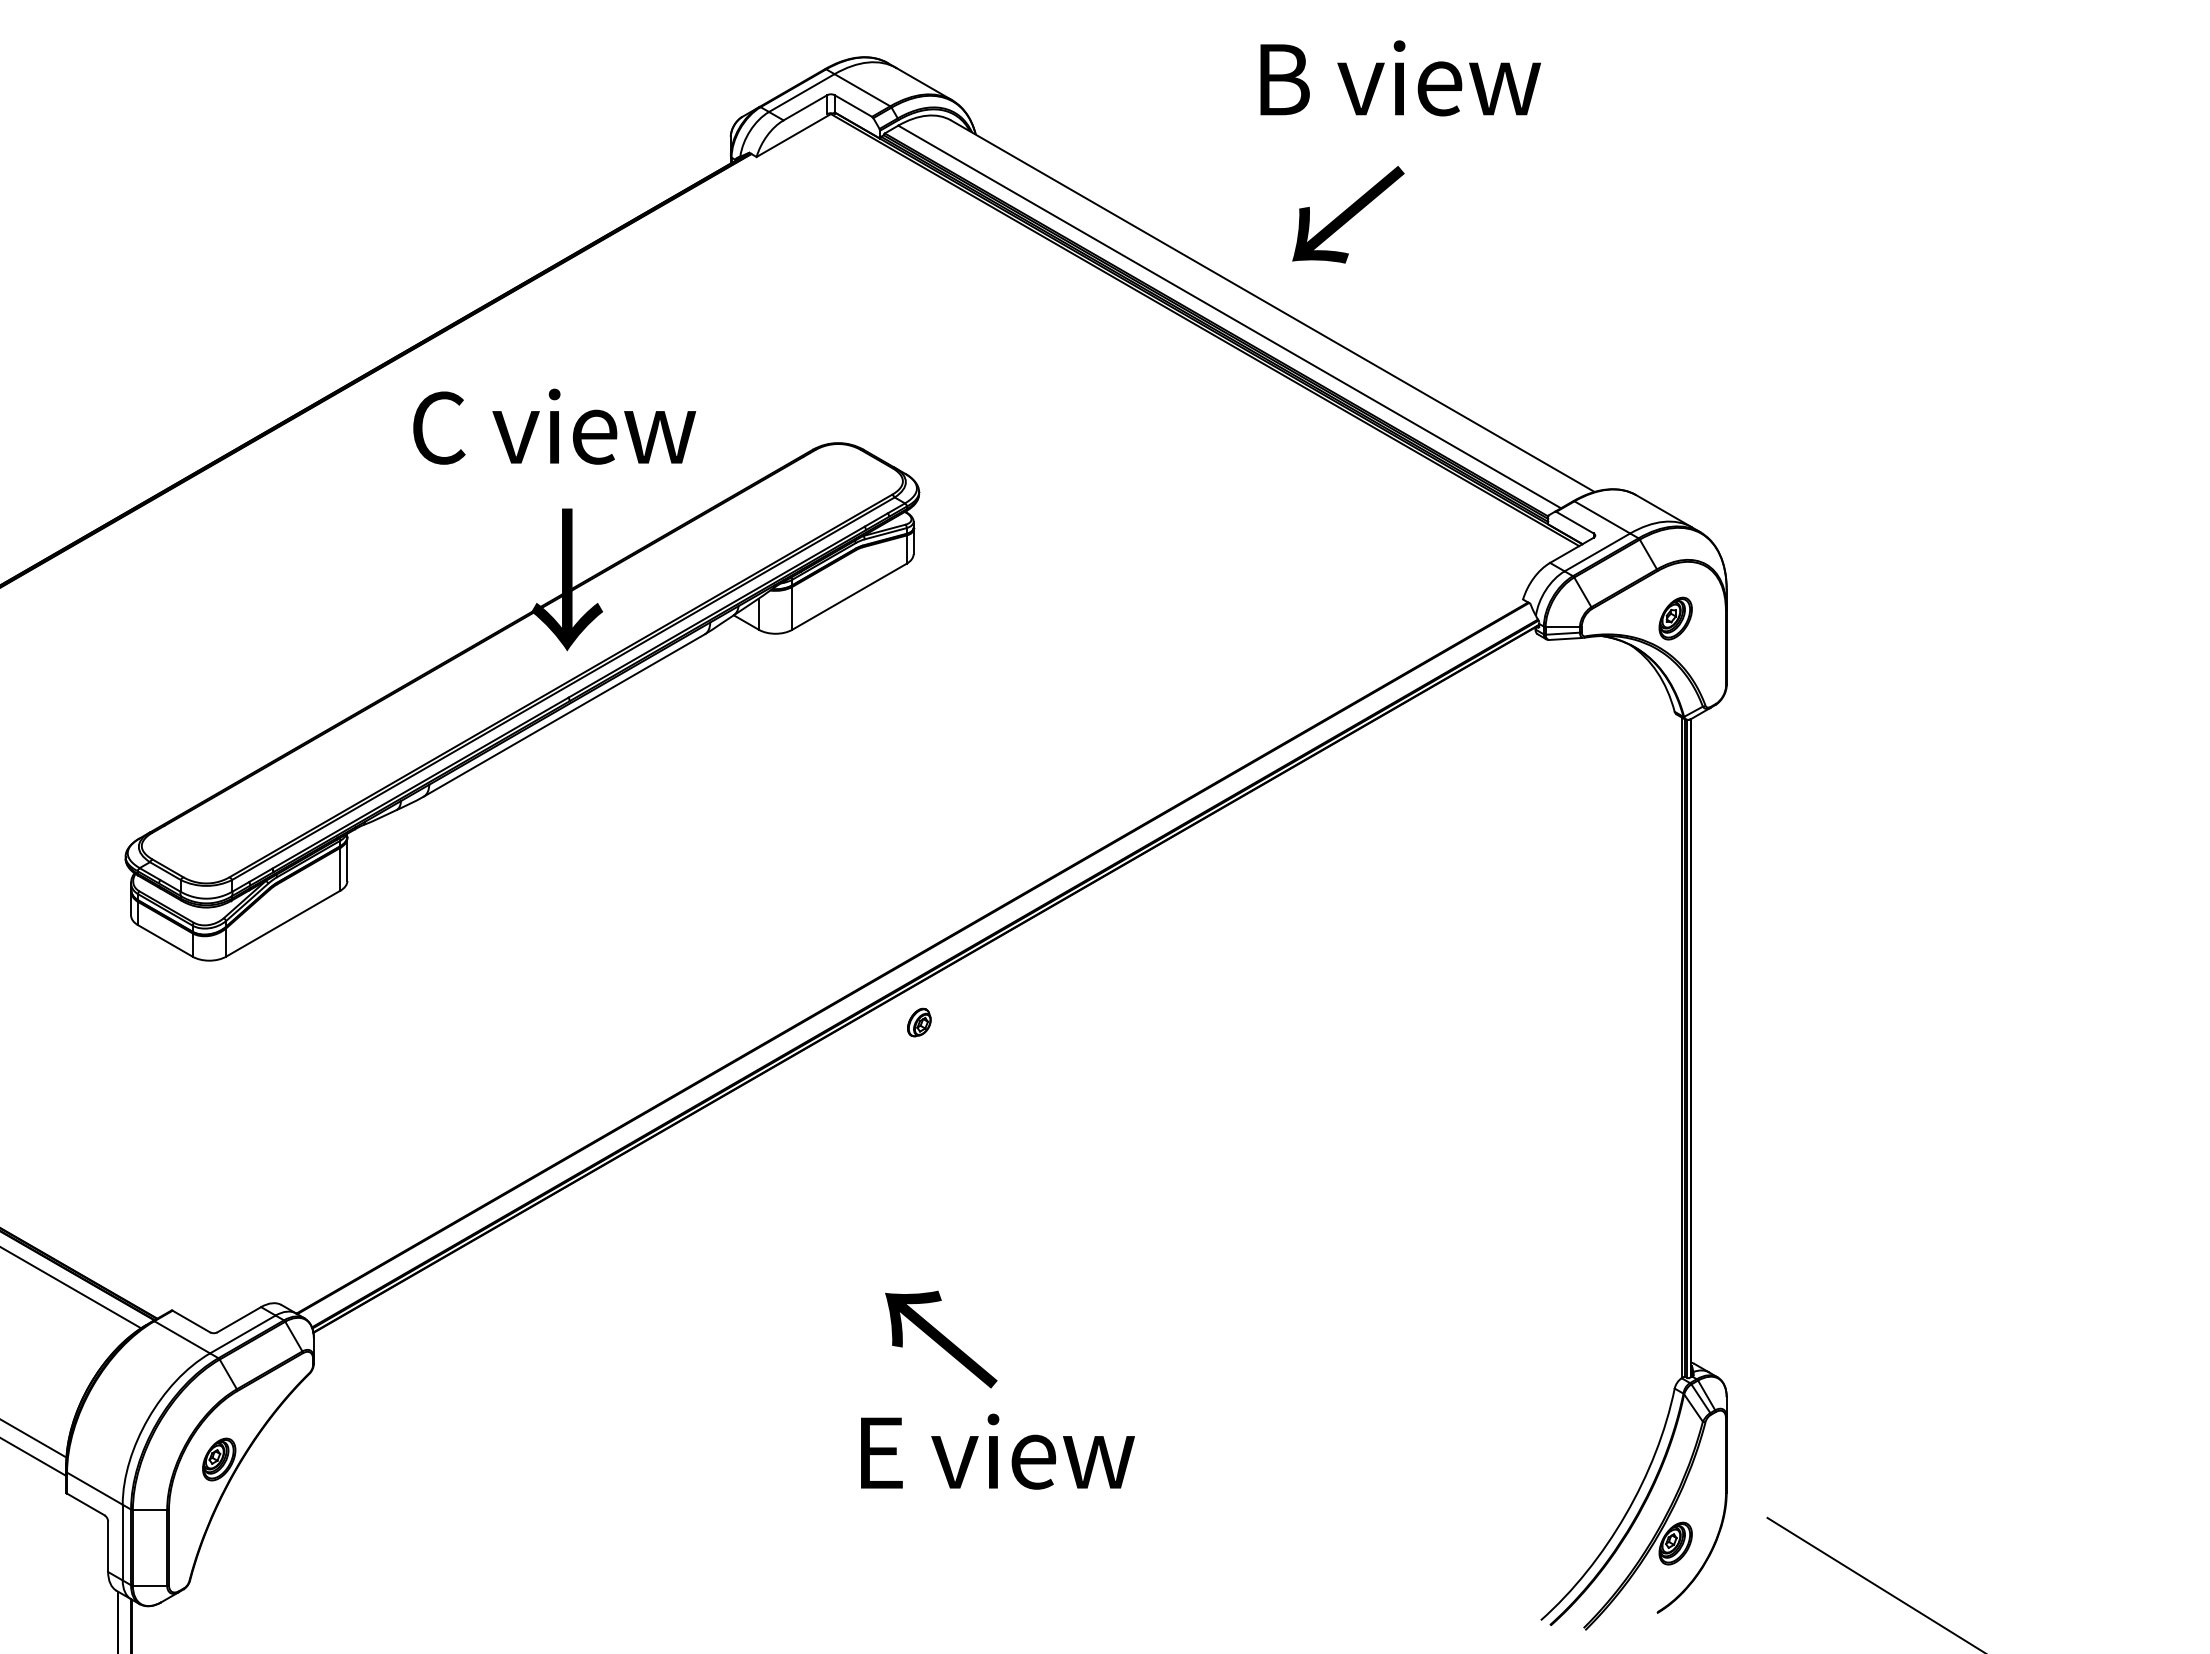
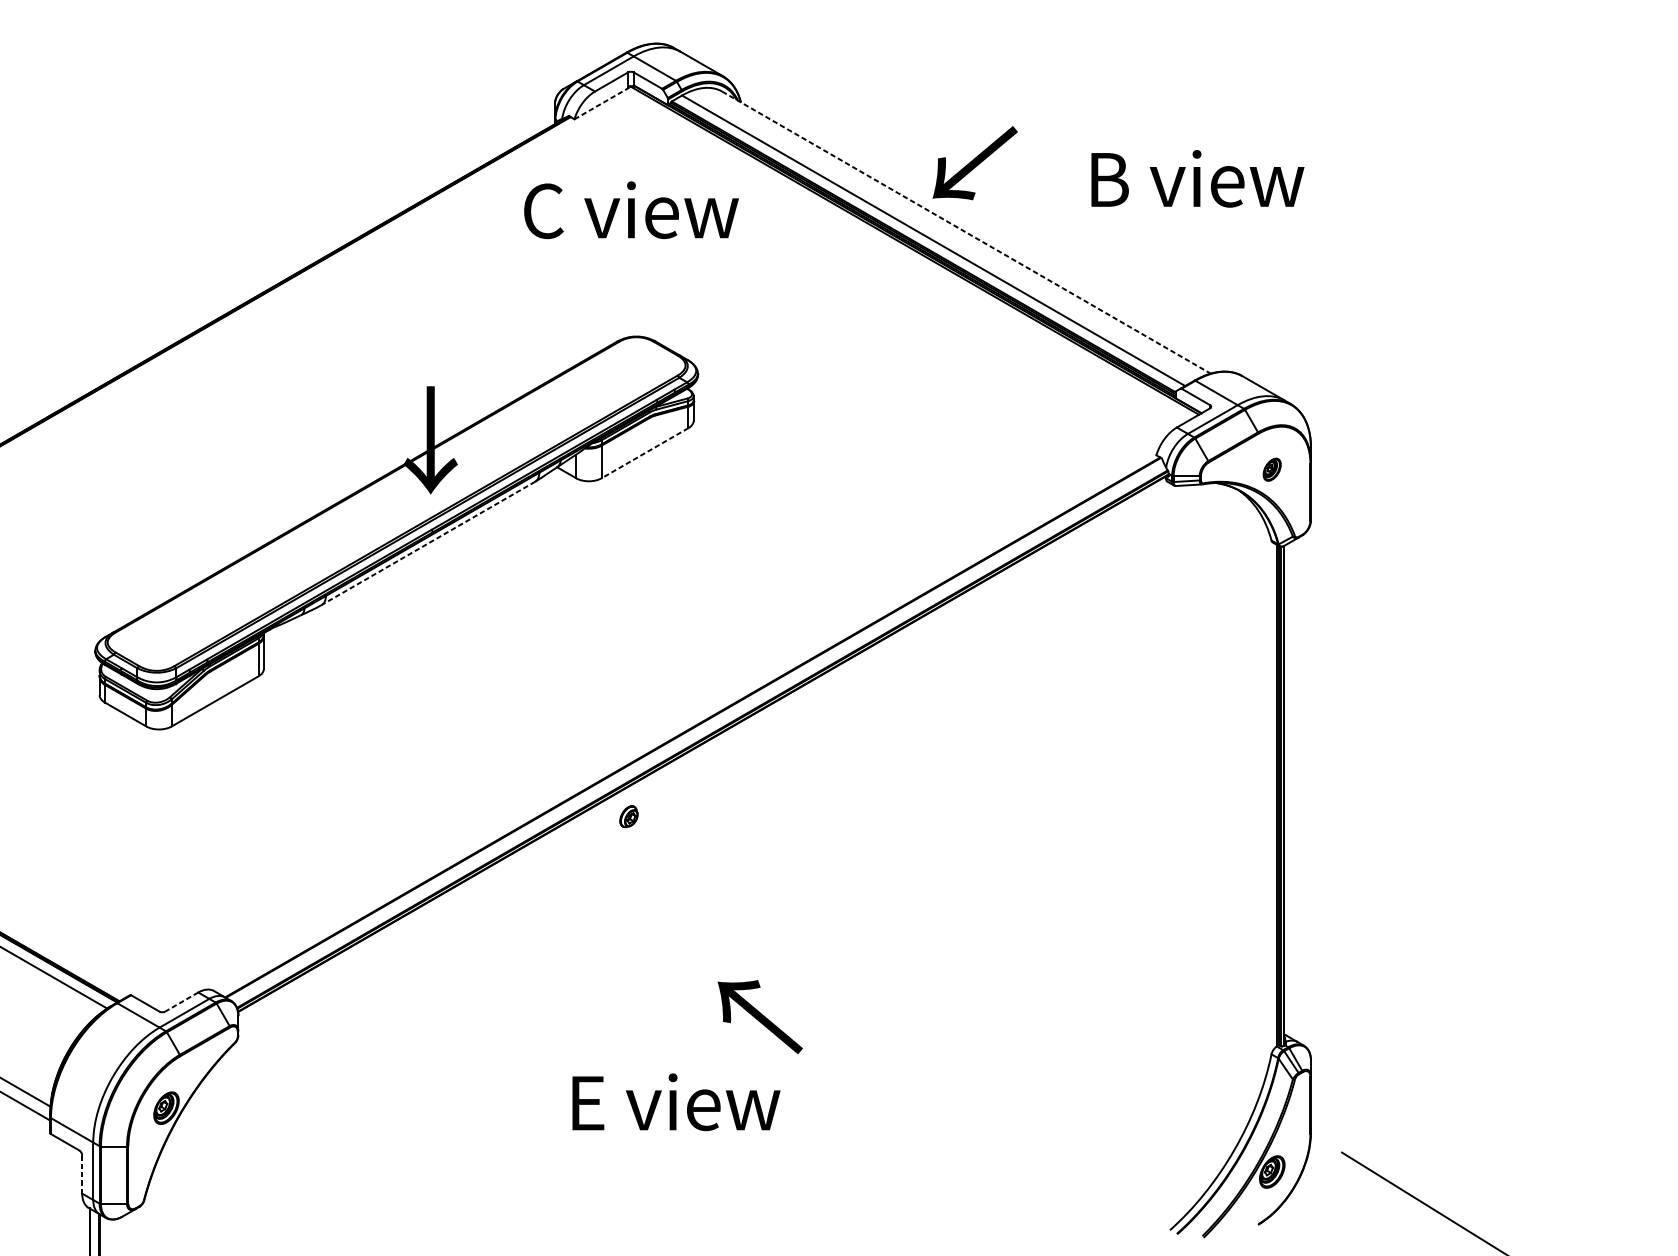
text: (1400, 78) -> (1197, 178), moved
line: (792, 136) -> (601, 103), solid -> dashed
text: (1348, 214) -> (975, 162), moved
line: (1272, 306) -> (966, 232), solid -> dashed
text: (554, 426) -> (631, 210), moved
line: (849, 597) -> (645, 453), solid -> dashed
part: (1675, 618) -> (1272, 469), size x0.7
line: (563, 715) -> (427, 543), solid -> dashed
part: (919, 1022) -> (629, 816), moved
line: (238, 1320) -> (181, 1002), solid -> dashed
text: (941, 1339) -> (760, 1017), moved
text: (997, 1451) -> (676, 1102), moved
line: (108, 1547) -> (82, 1175), solid -> dashed

